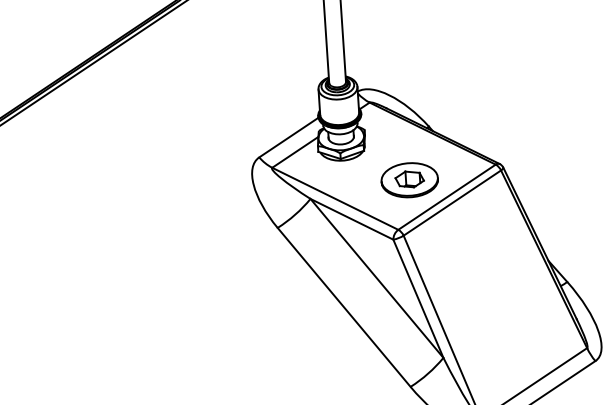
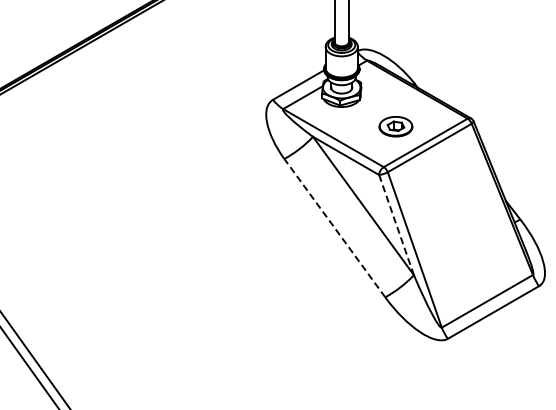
part: (409, 179) -> (395, 126), size x0.7
line: (418, 298) -> (396, 224), solid -> dashed
line: (343, 307) -> (334, 228), solid -> dashed

